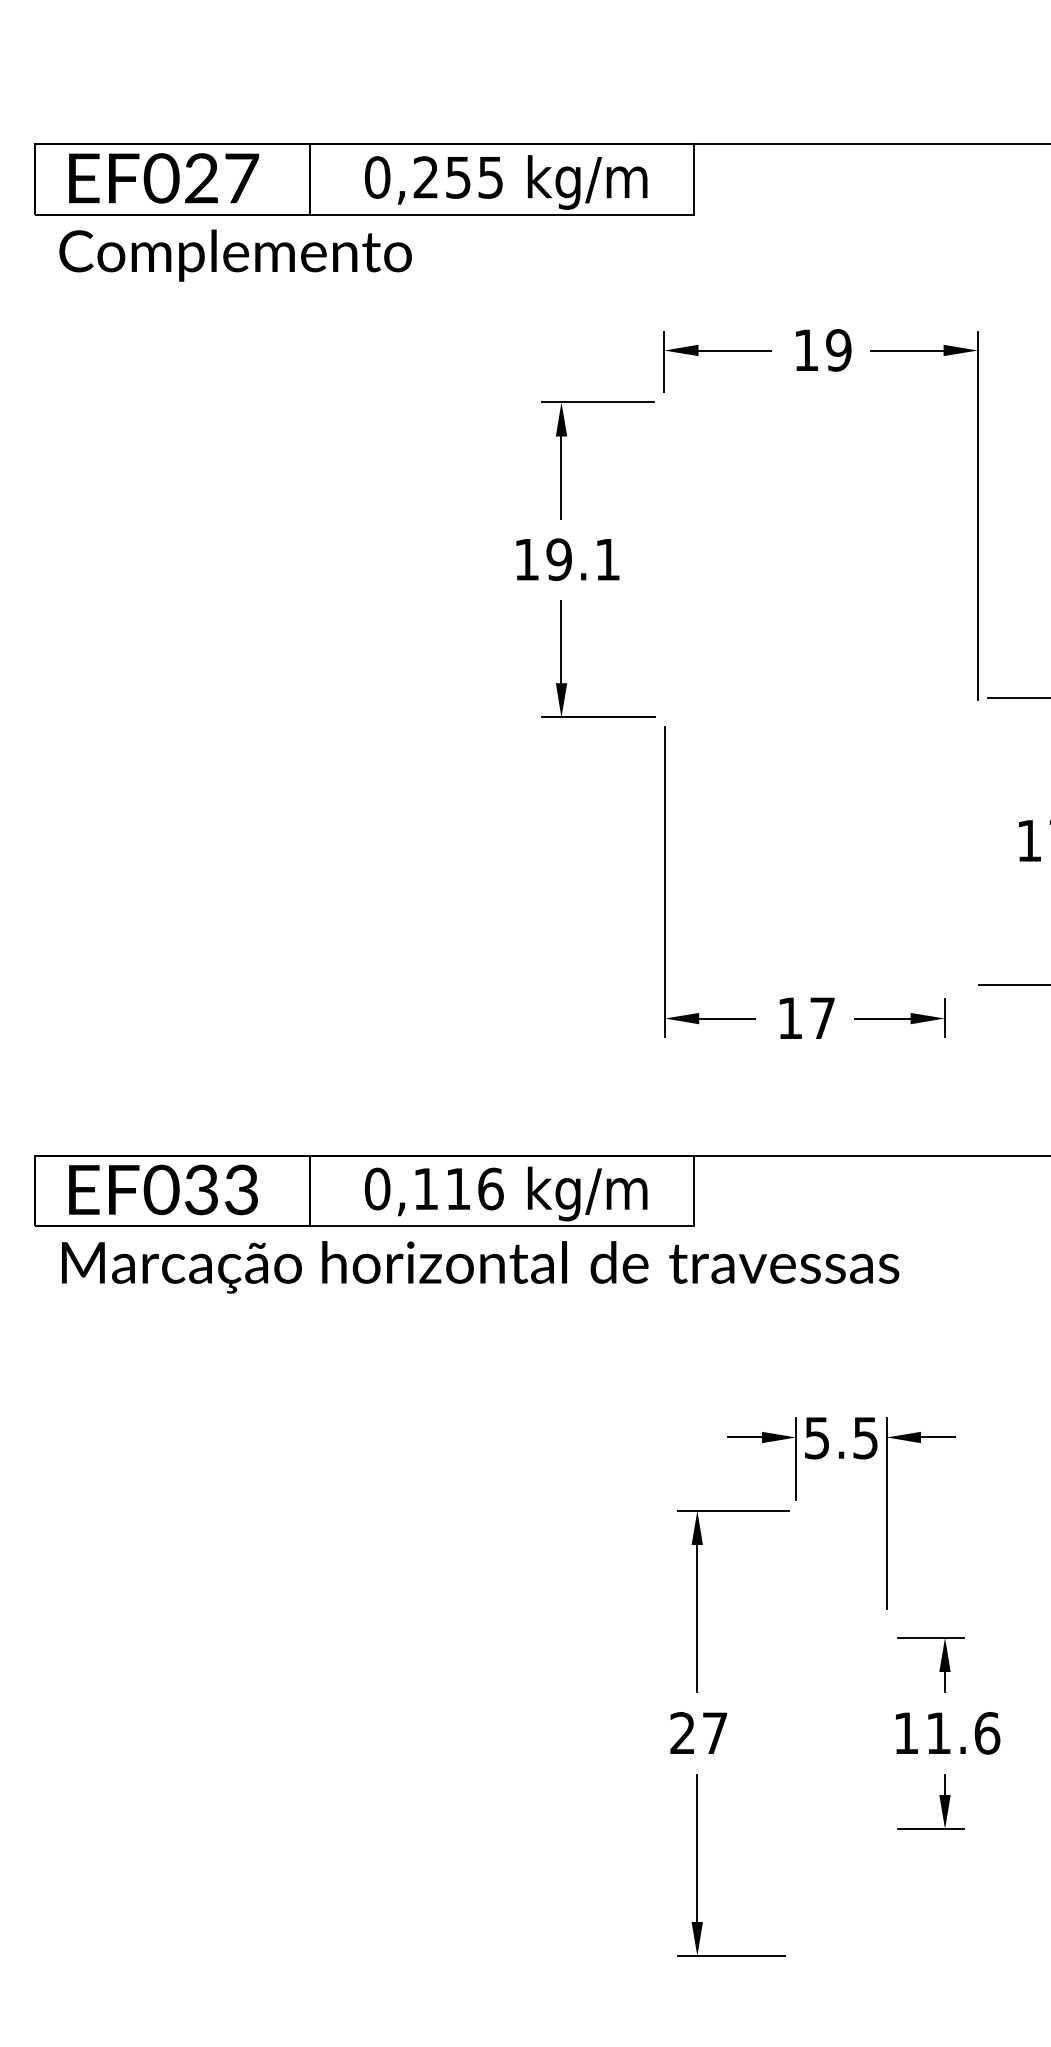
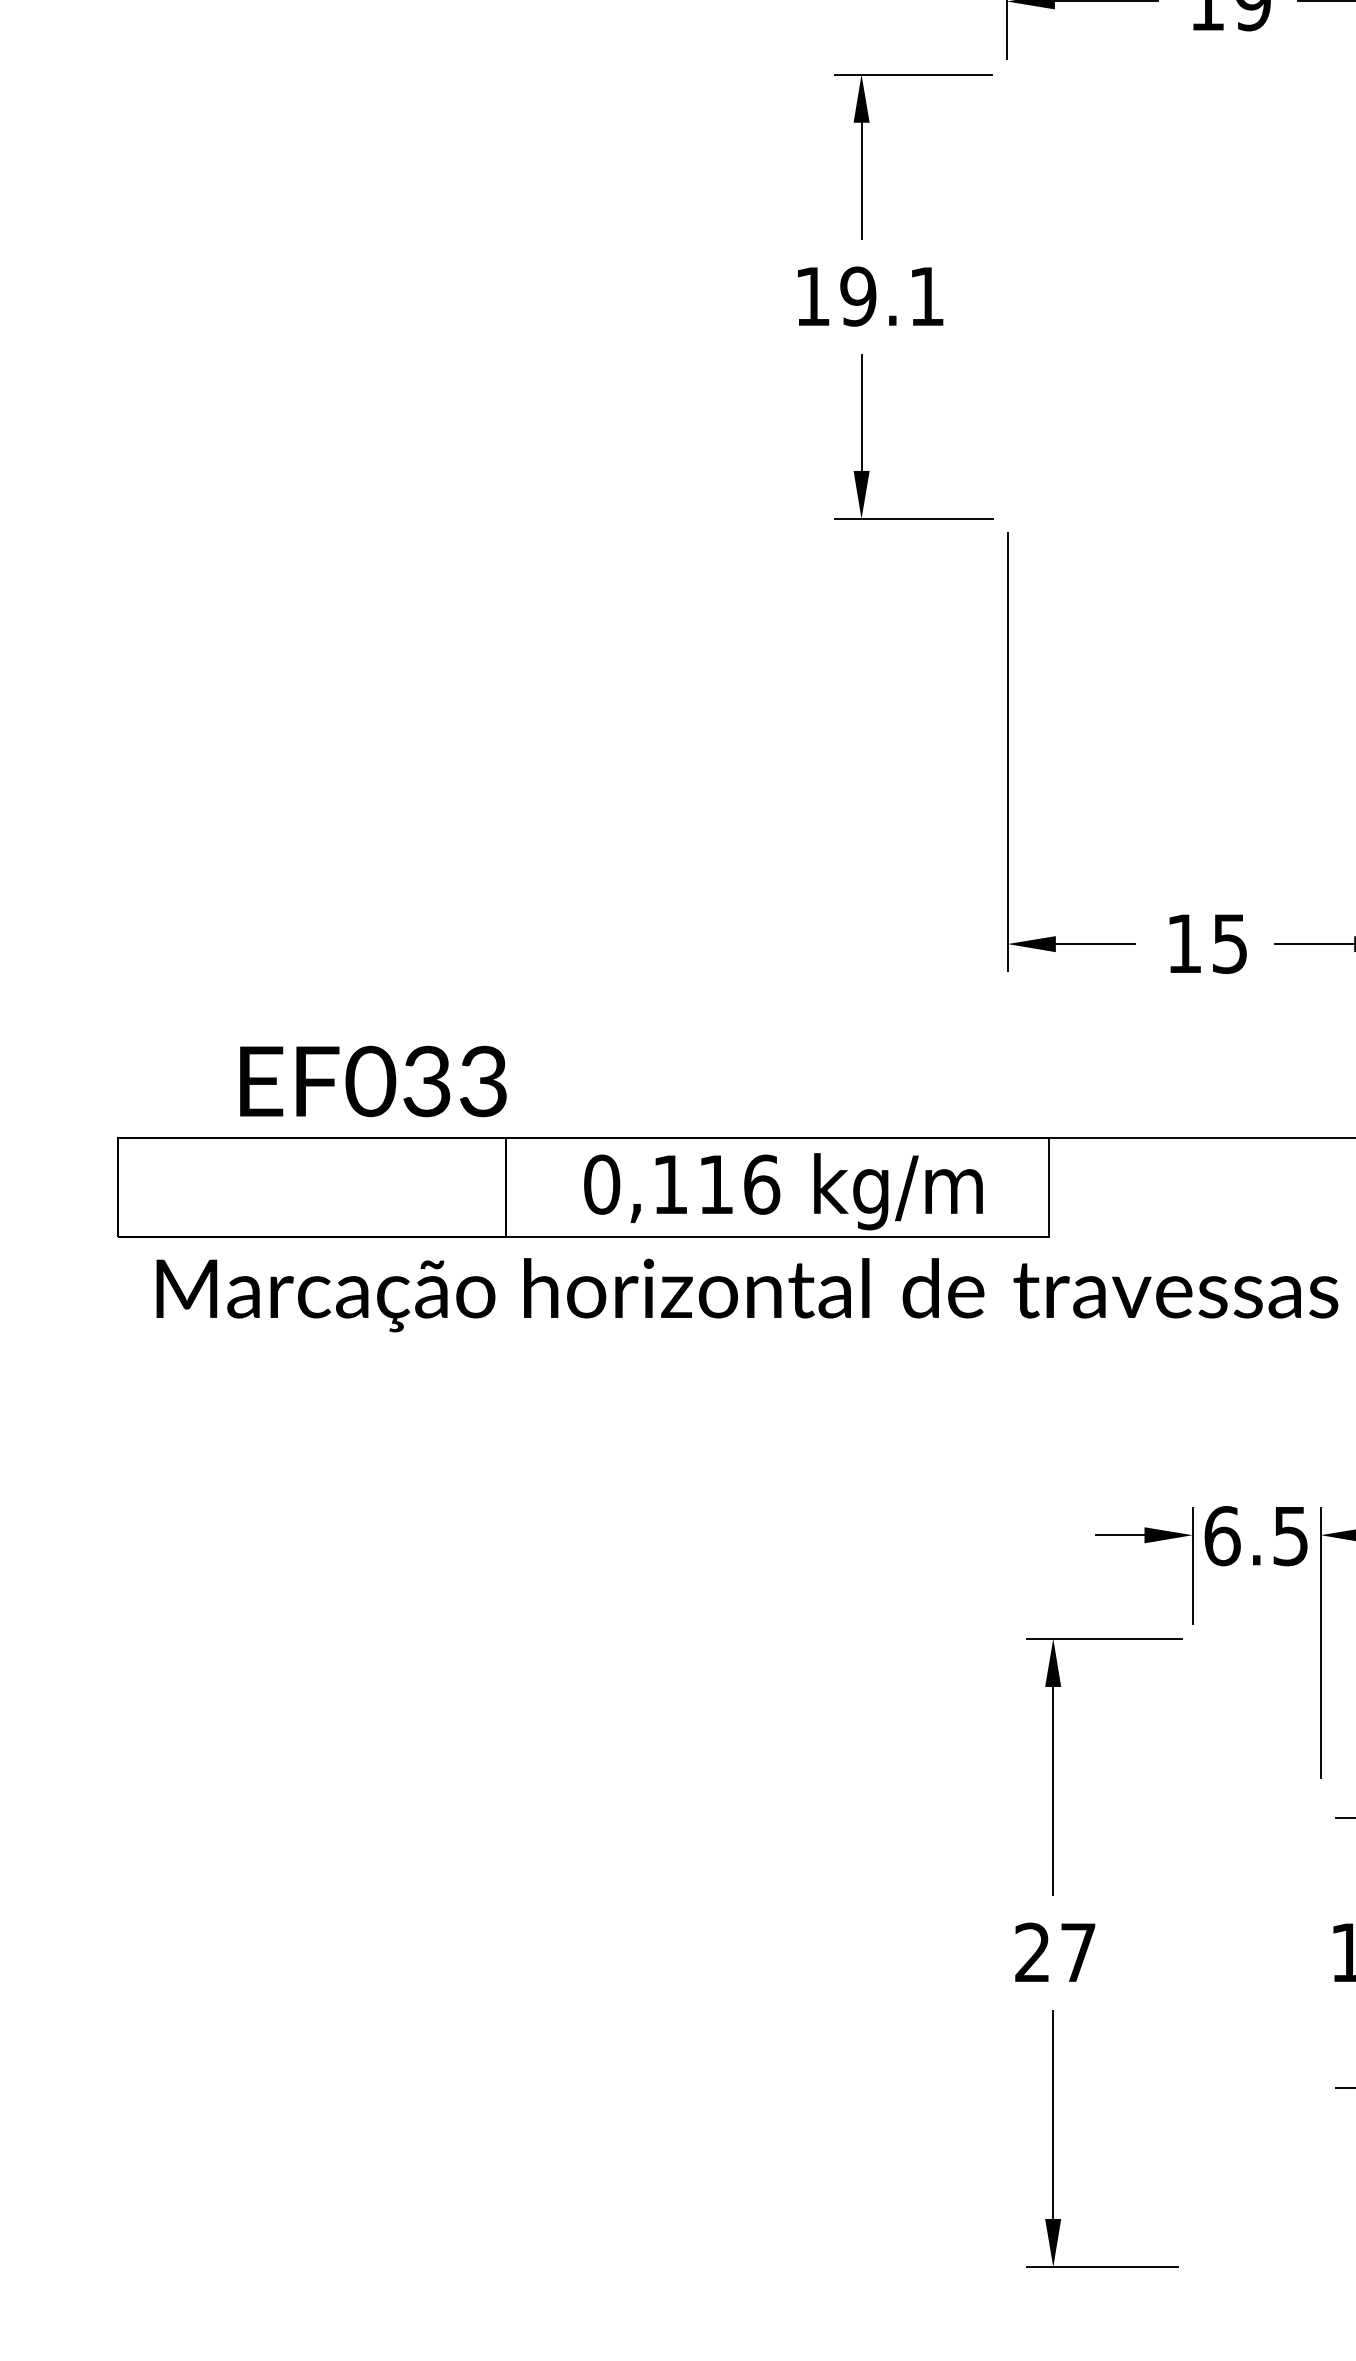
text: (822, 1018) -> (1229, 944), 17 -> 15
text: (163, 1189) -> (373, 1080), moved
text: (817, 1437) -> (1222, 1535), 5.5 -> 6.5

